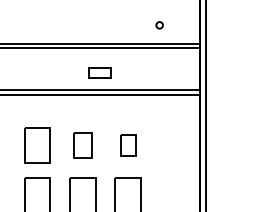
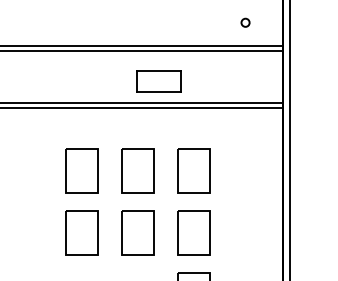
circle: (159, 25) -> (245, 22), moved
part: (99, 72) -> (158, 81), size x1.67
part: (82, 145) -> (137, 170), size x1.43
part: (127, 145) -> (193, 170), size x1.67

